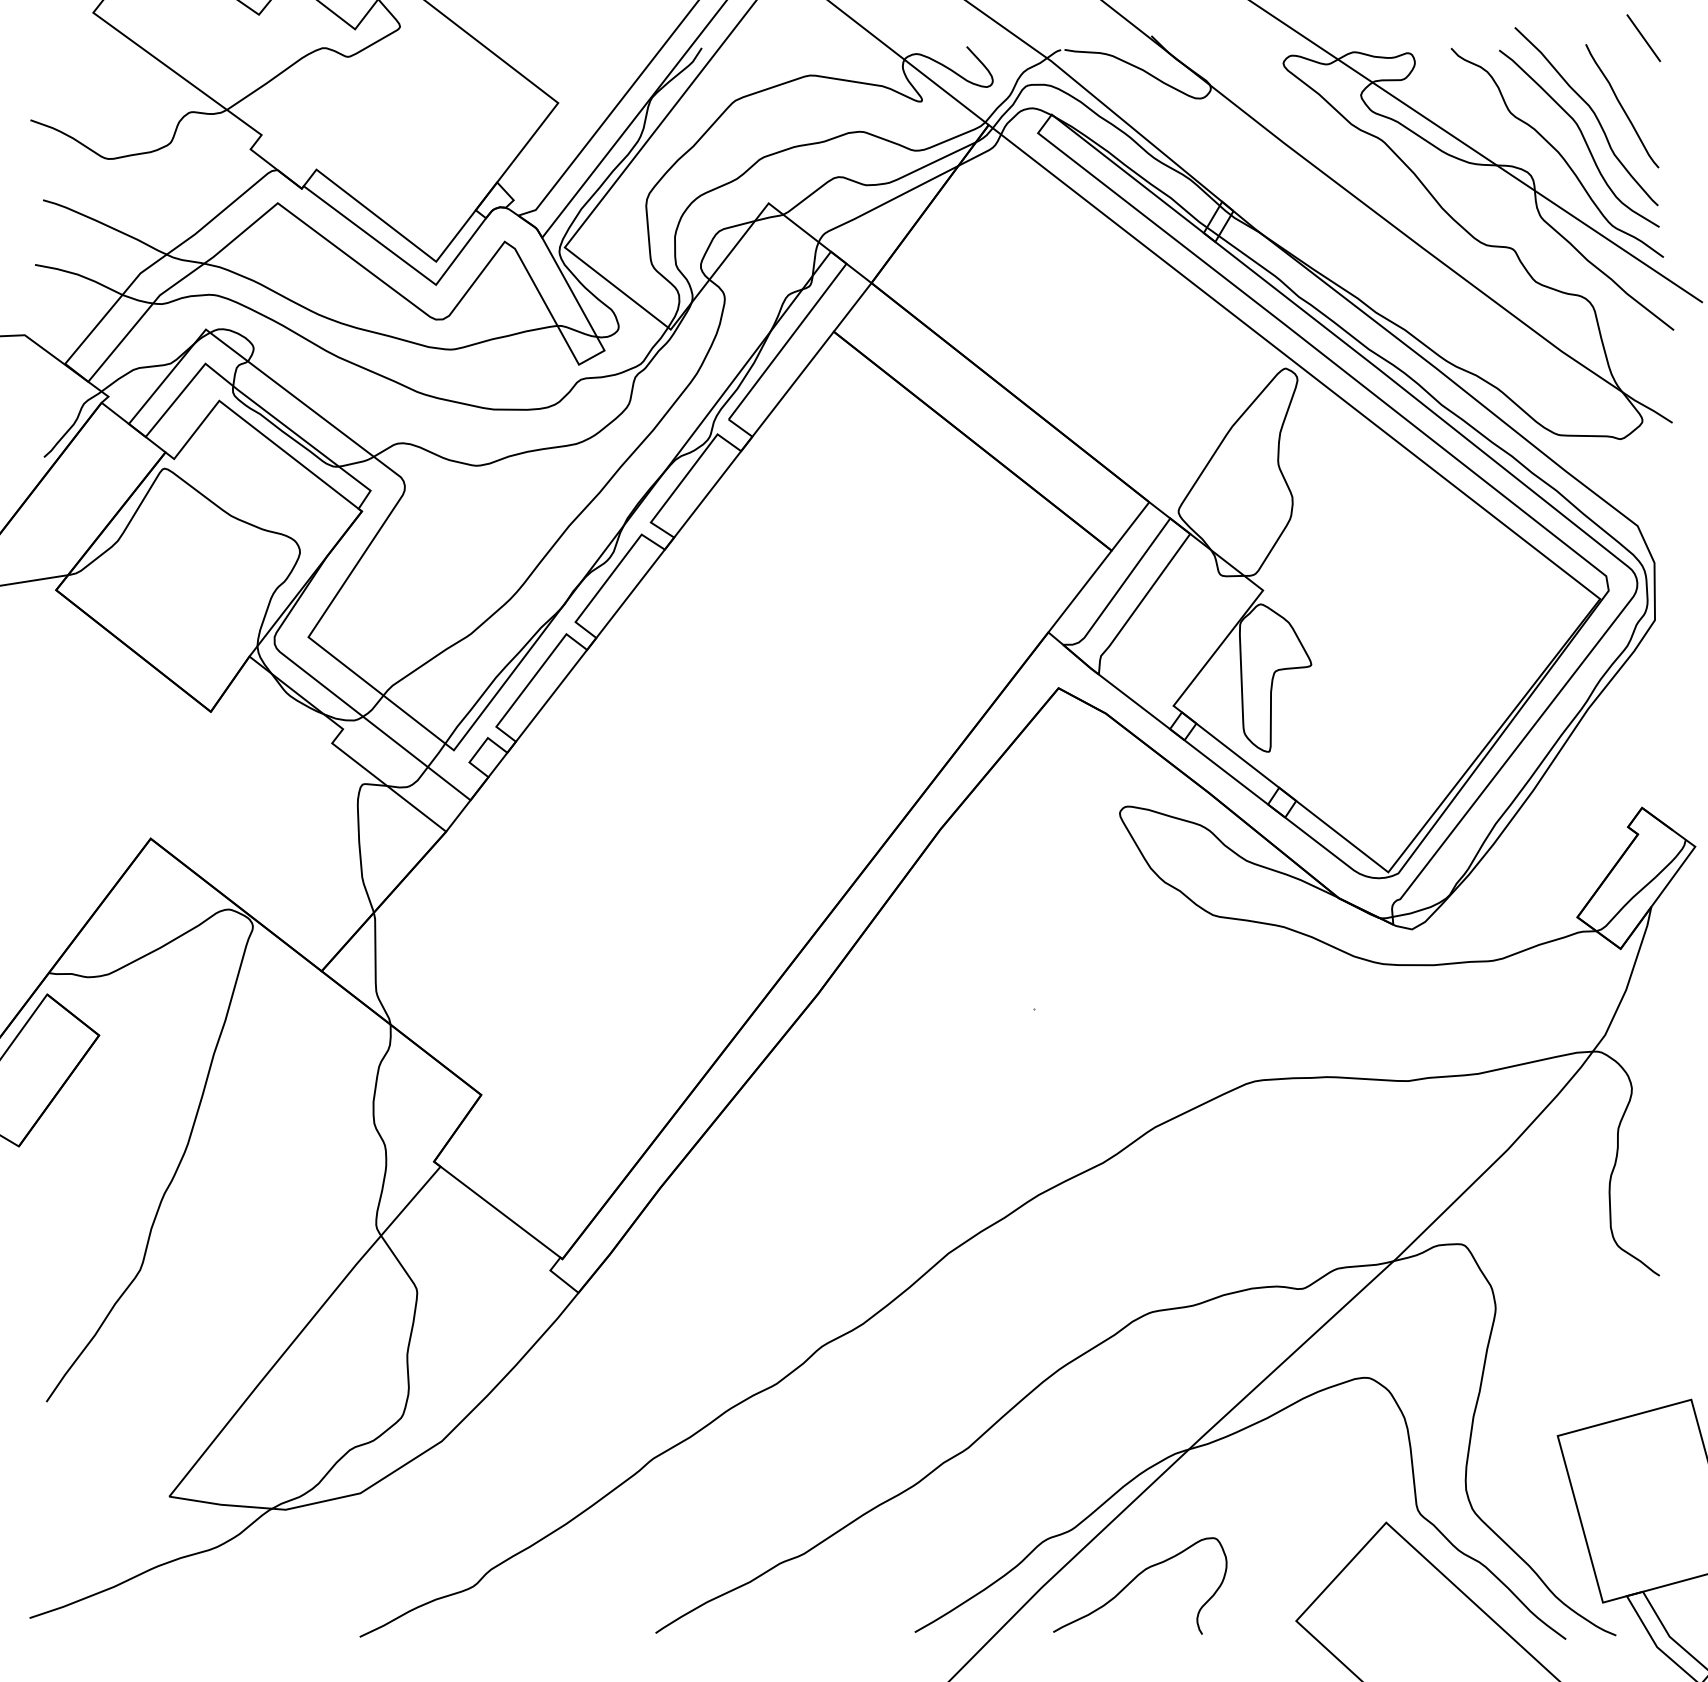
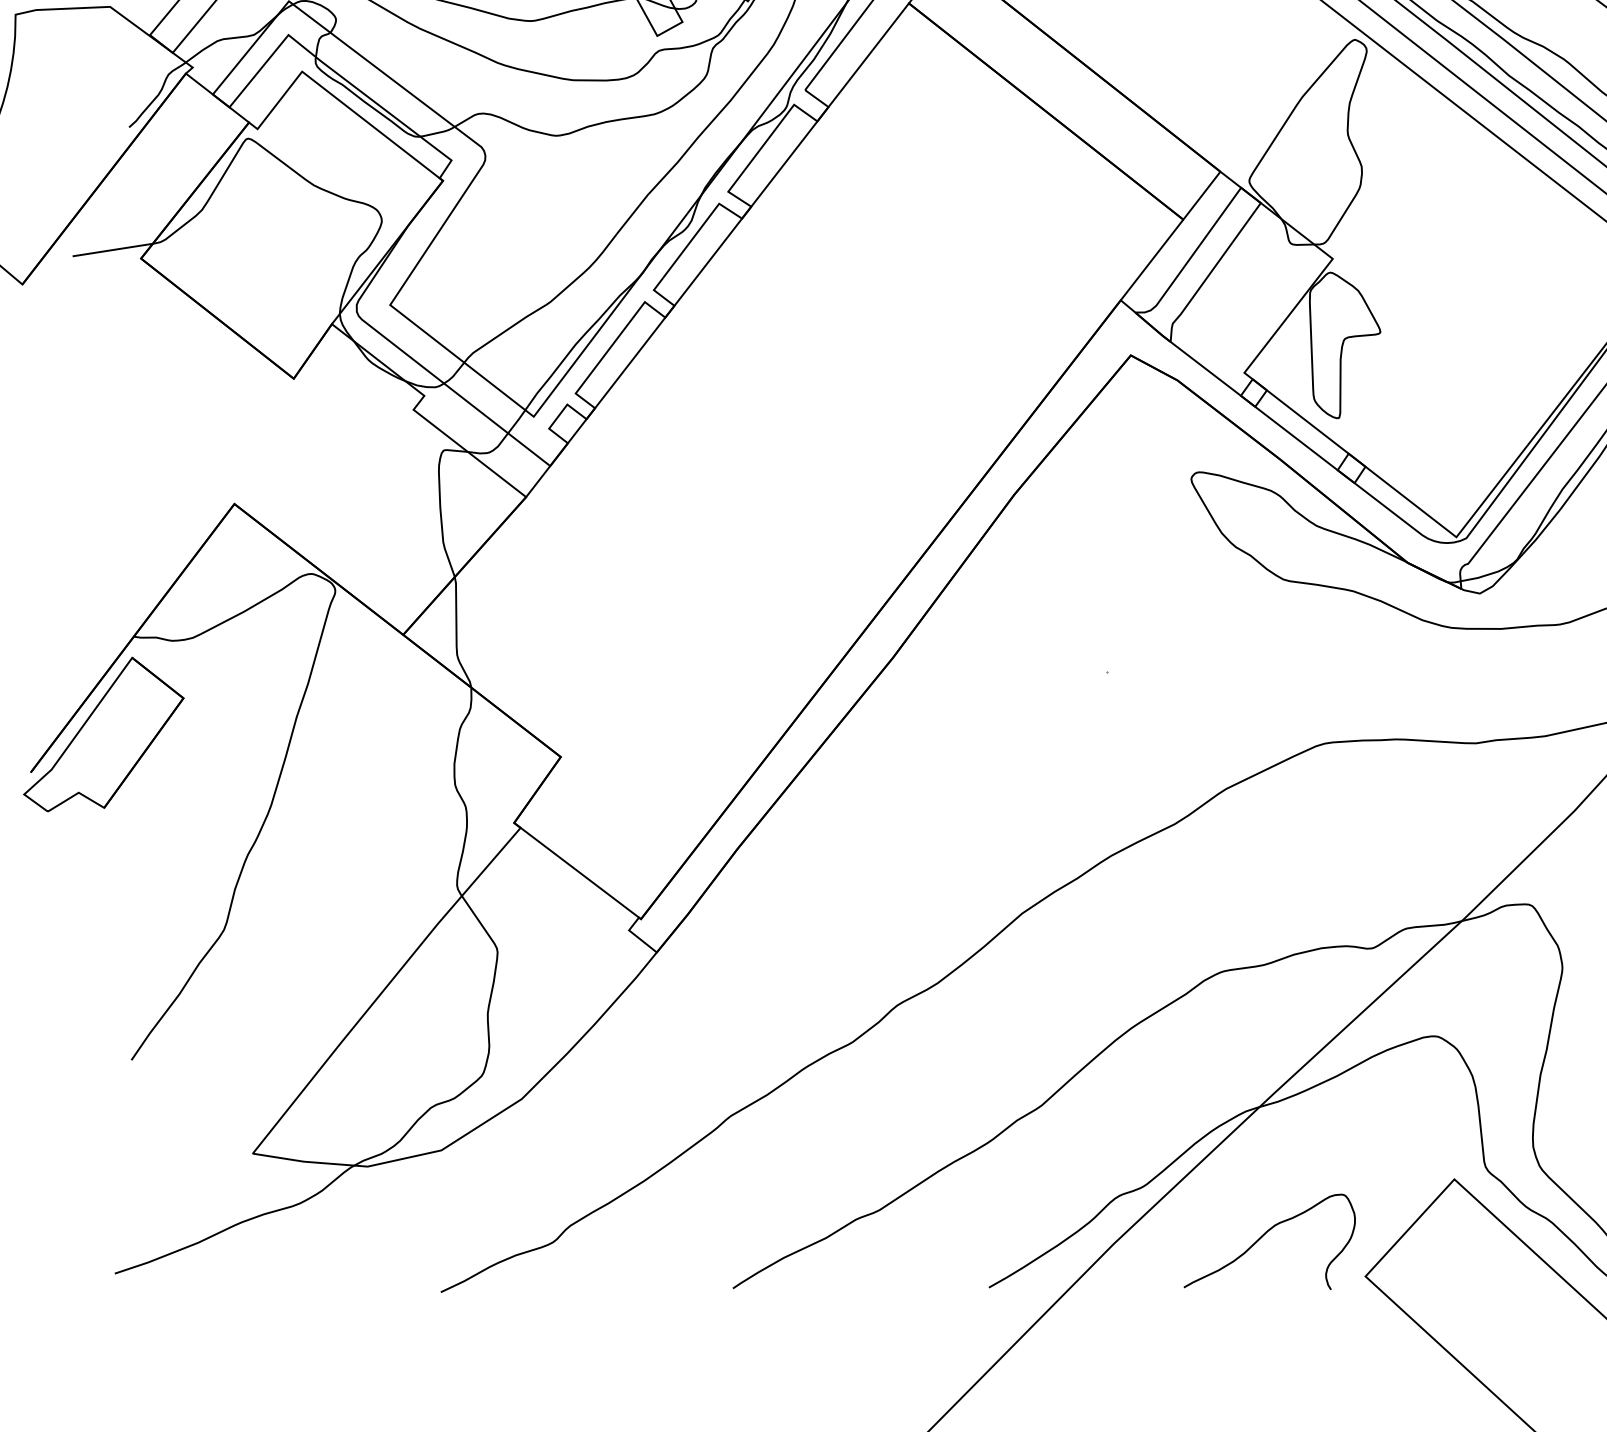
curve: (1135, 1579) -> (1265, 1235), moved

